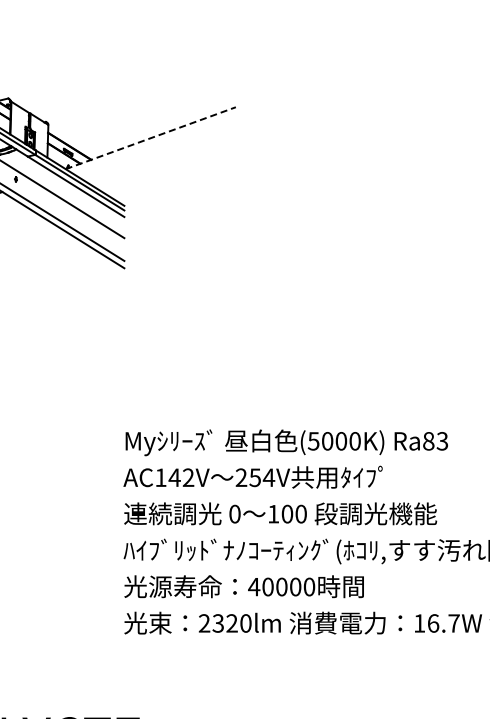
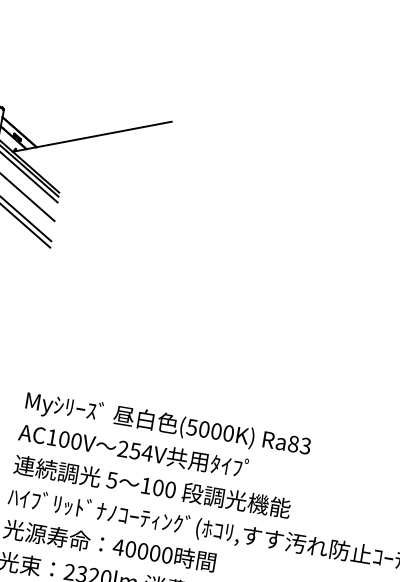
line: (150, 138) -> (91, 136), dashed -> solid
text: (181, 477) -> (70, 440), AC142V -> AC100V
text: (234, 513) -> (111, 479), 0 -> 5

